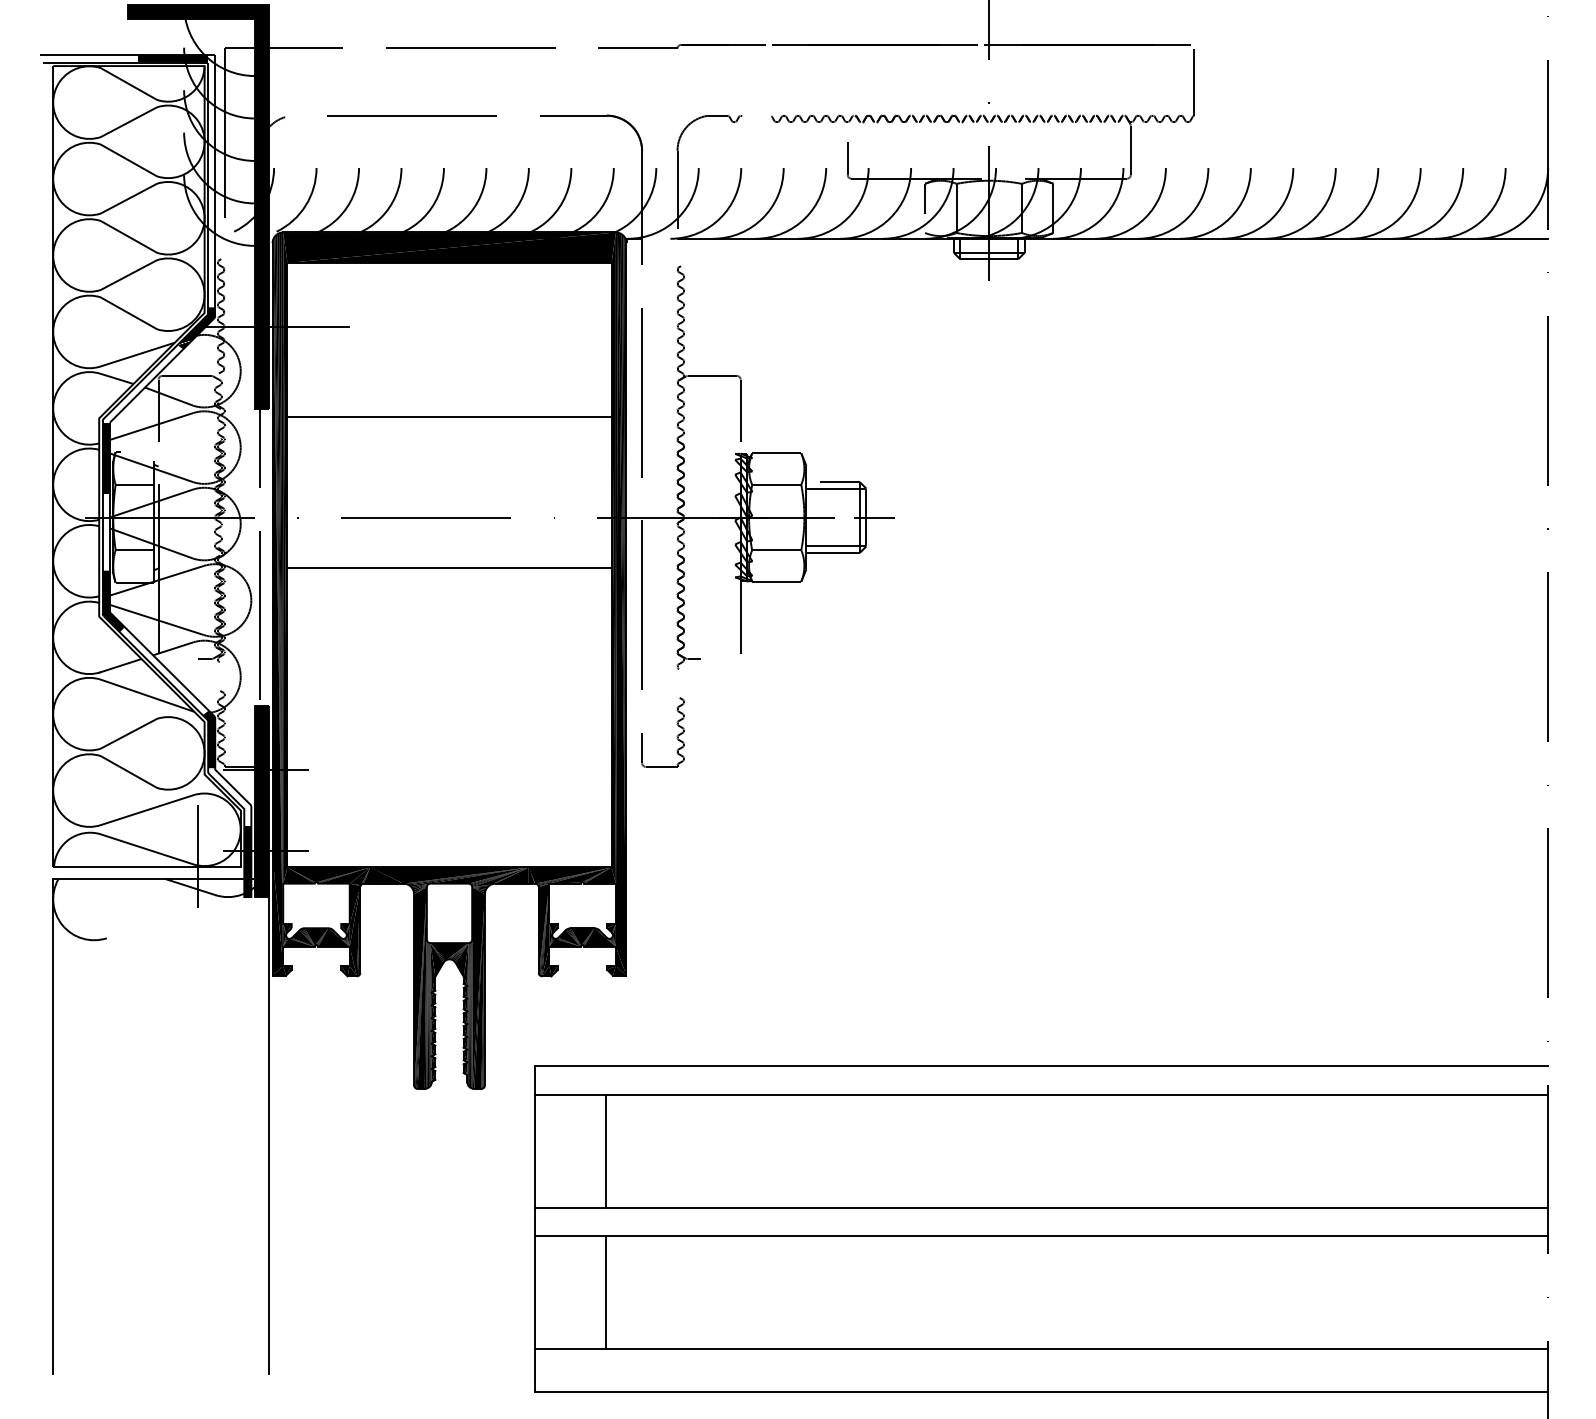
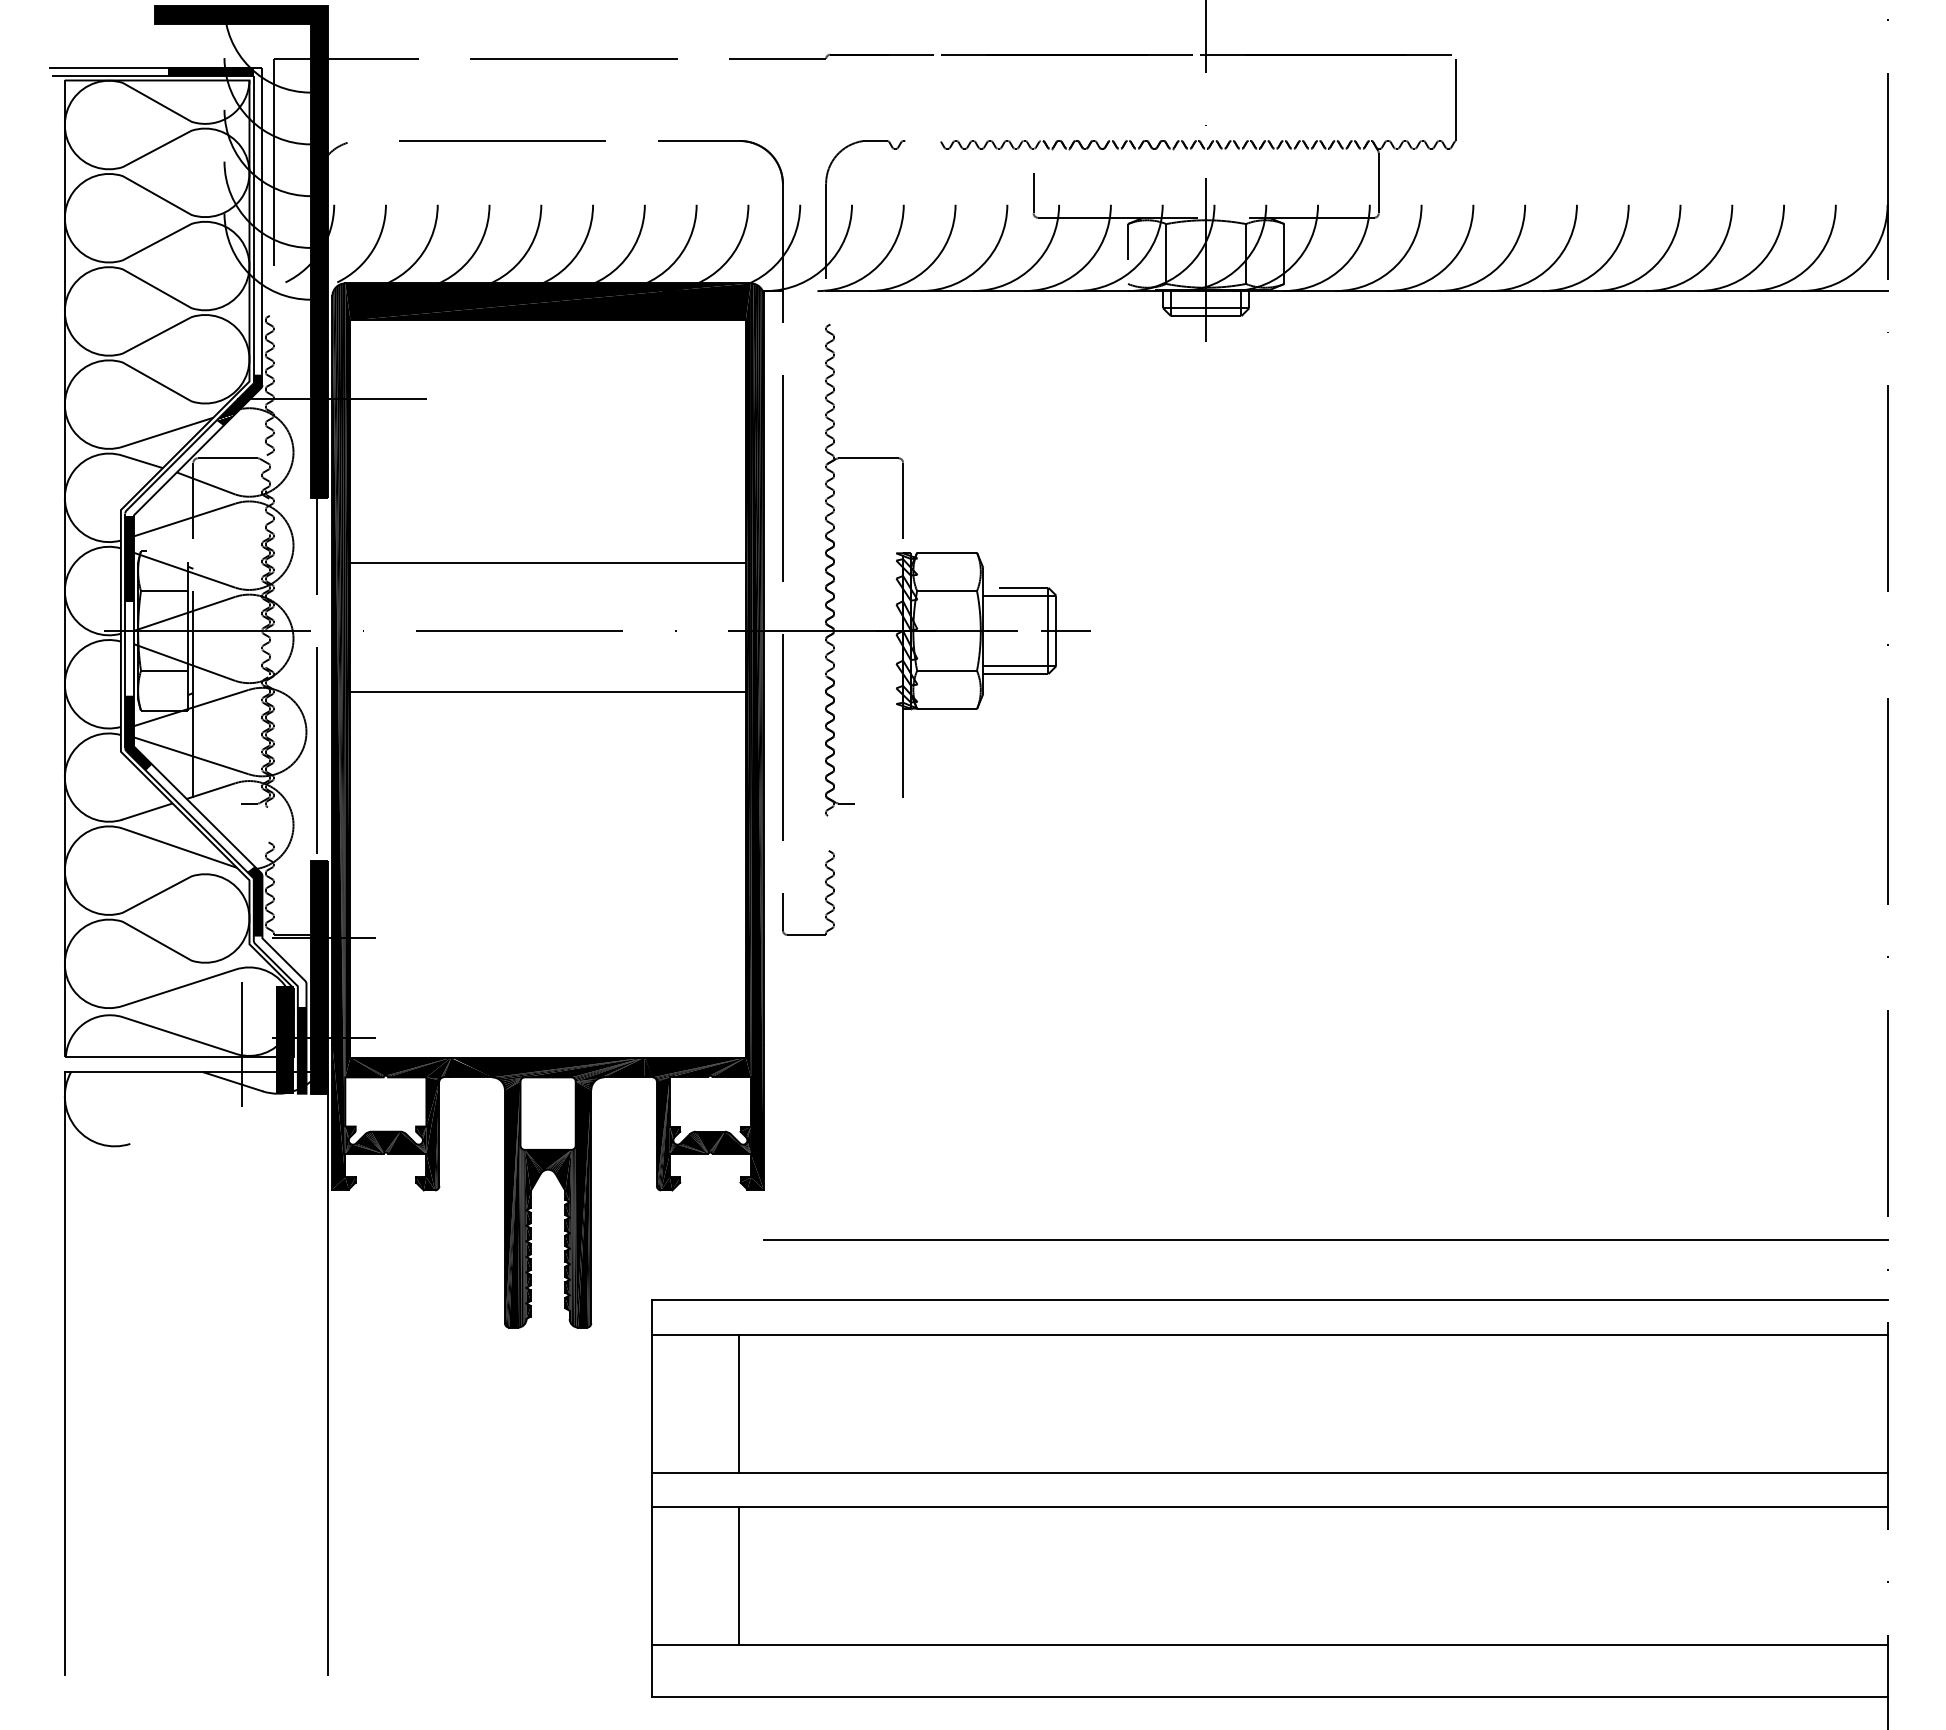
line: (449, 416) -> (548, 562), moved
fill: (233, 853) -> (284, 1040), added
line: (1087, 1017) -> (1325, 1240), added

